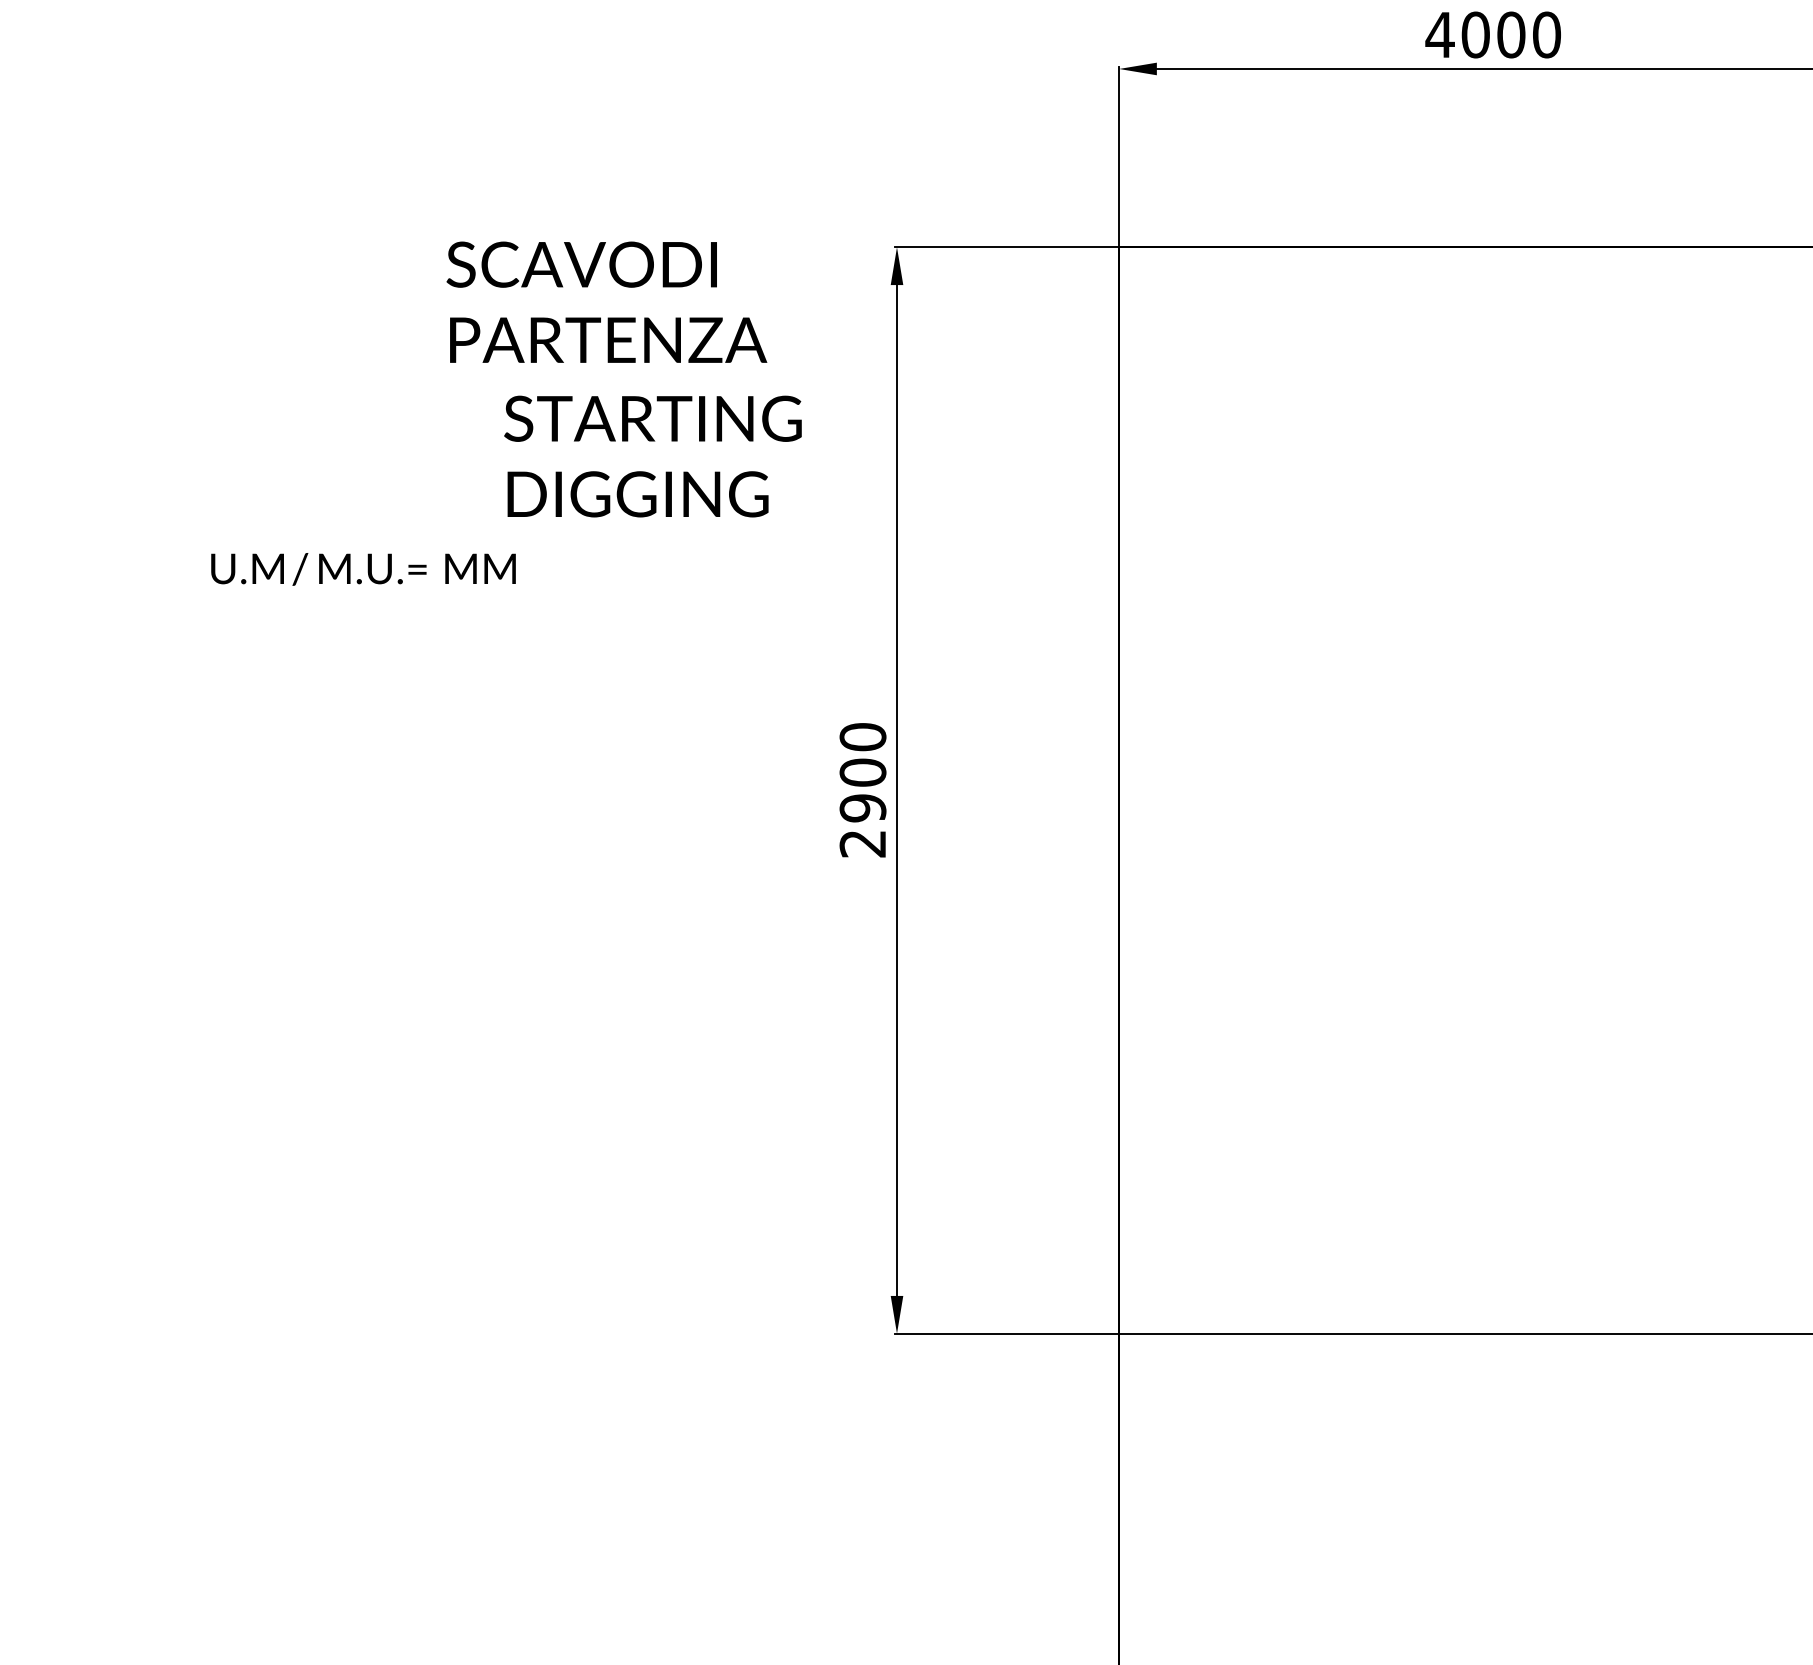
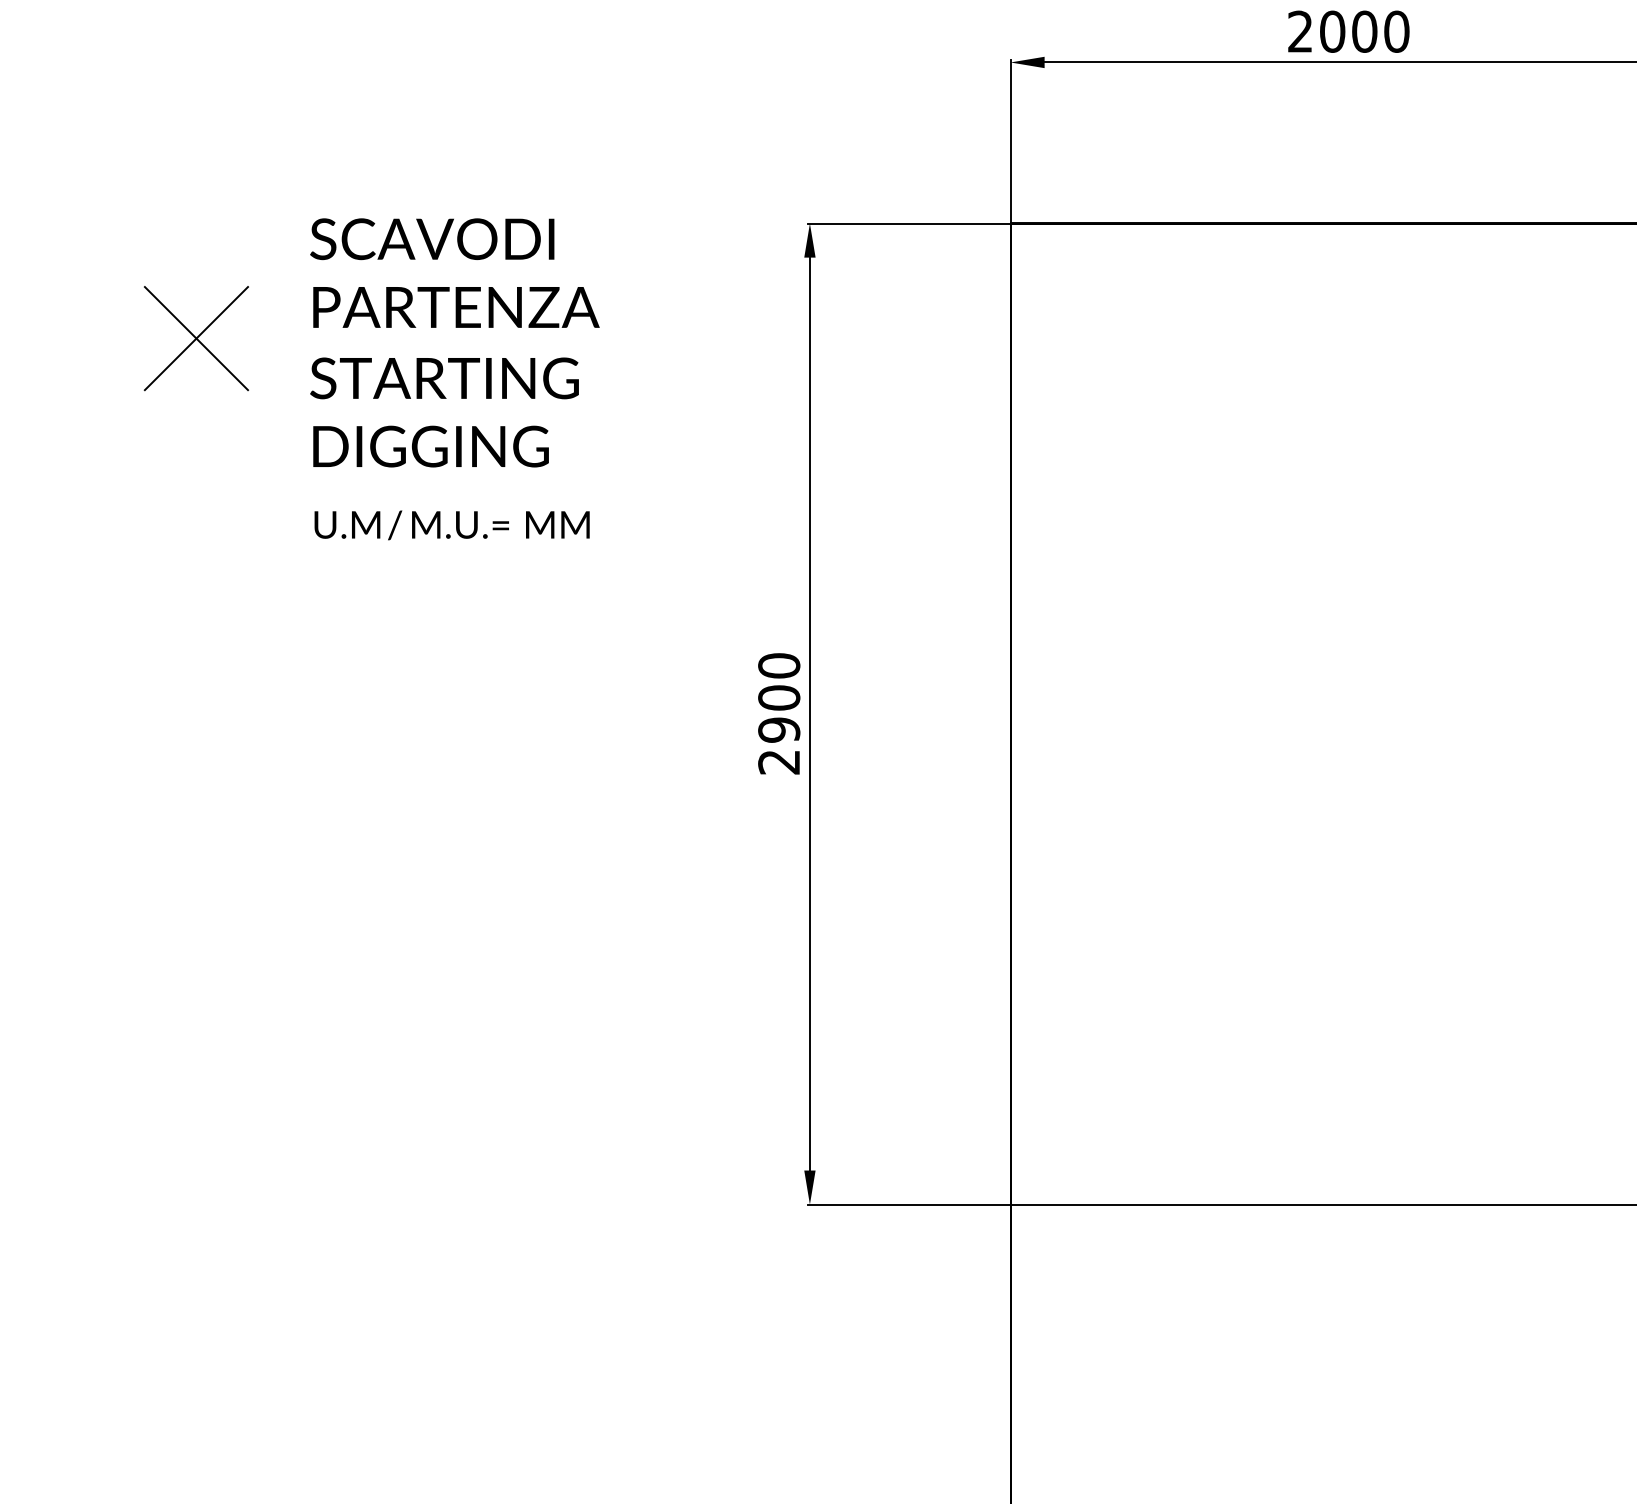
text: (1440, 34) -> (1300, 31), 4000 -> 2000
text: (606, 301) -> (454, 272), moved
part: (216, 374) -> (195, 338), added
text: (652, 456) -> (444, 412), moved
text: (362, 569) -> (451, 525), moved

